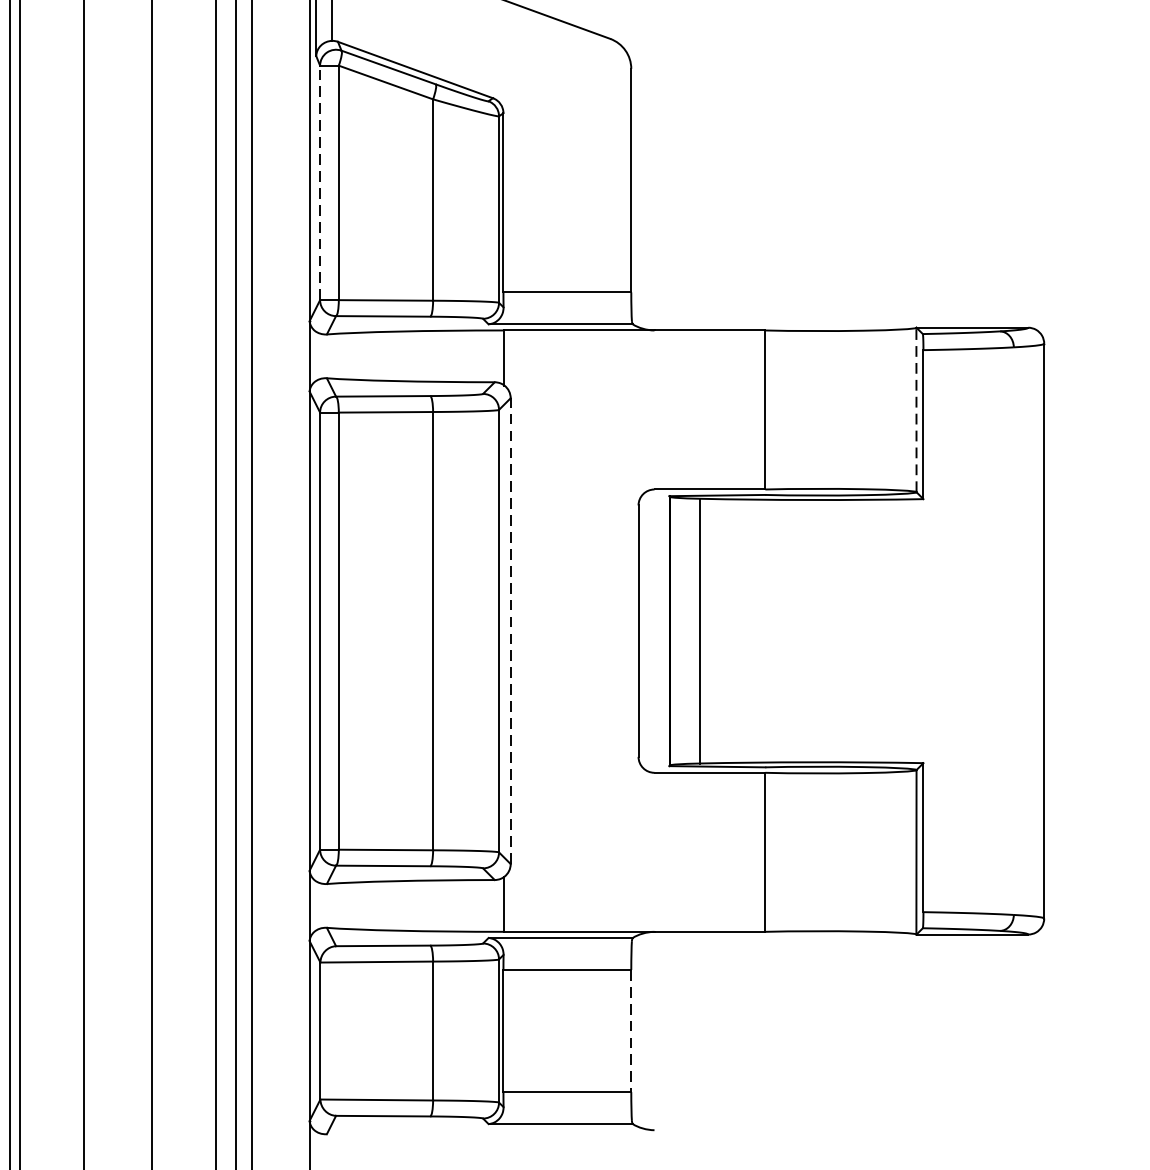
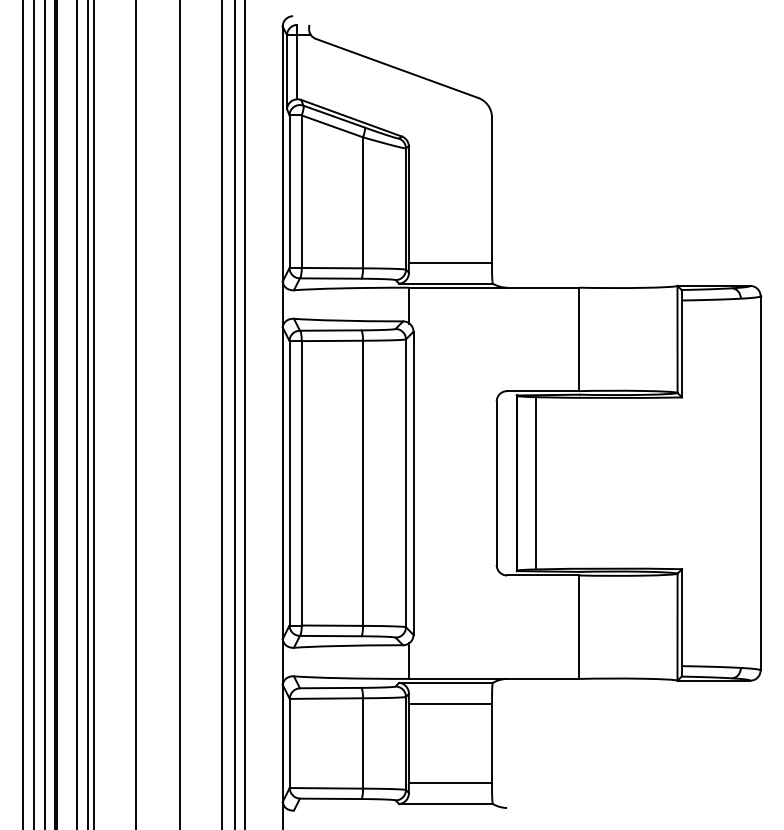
line: (320, 182) -> (289, 191), dashed -> solid
line: (916, 408) -> (677, 338), dashed -> solid
line: (510, 631) -> (413, 483), dashed -> solid
line: (632, 1031) -> (492, 743), dashed -> solid

